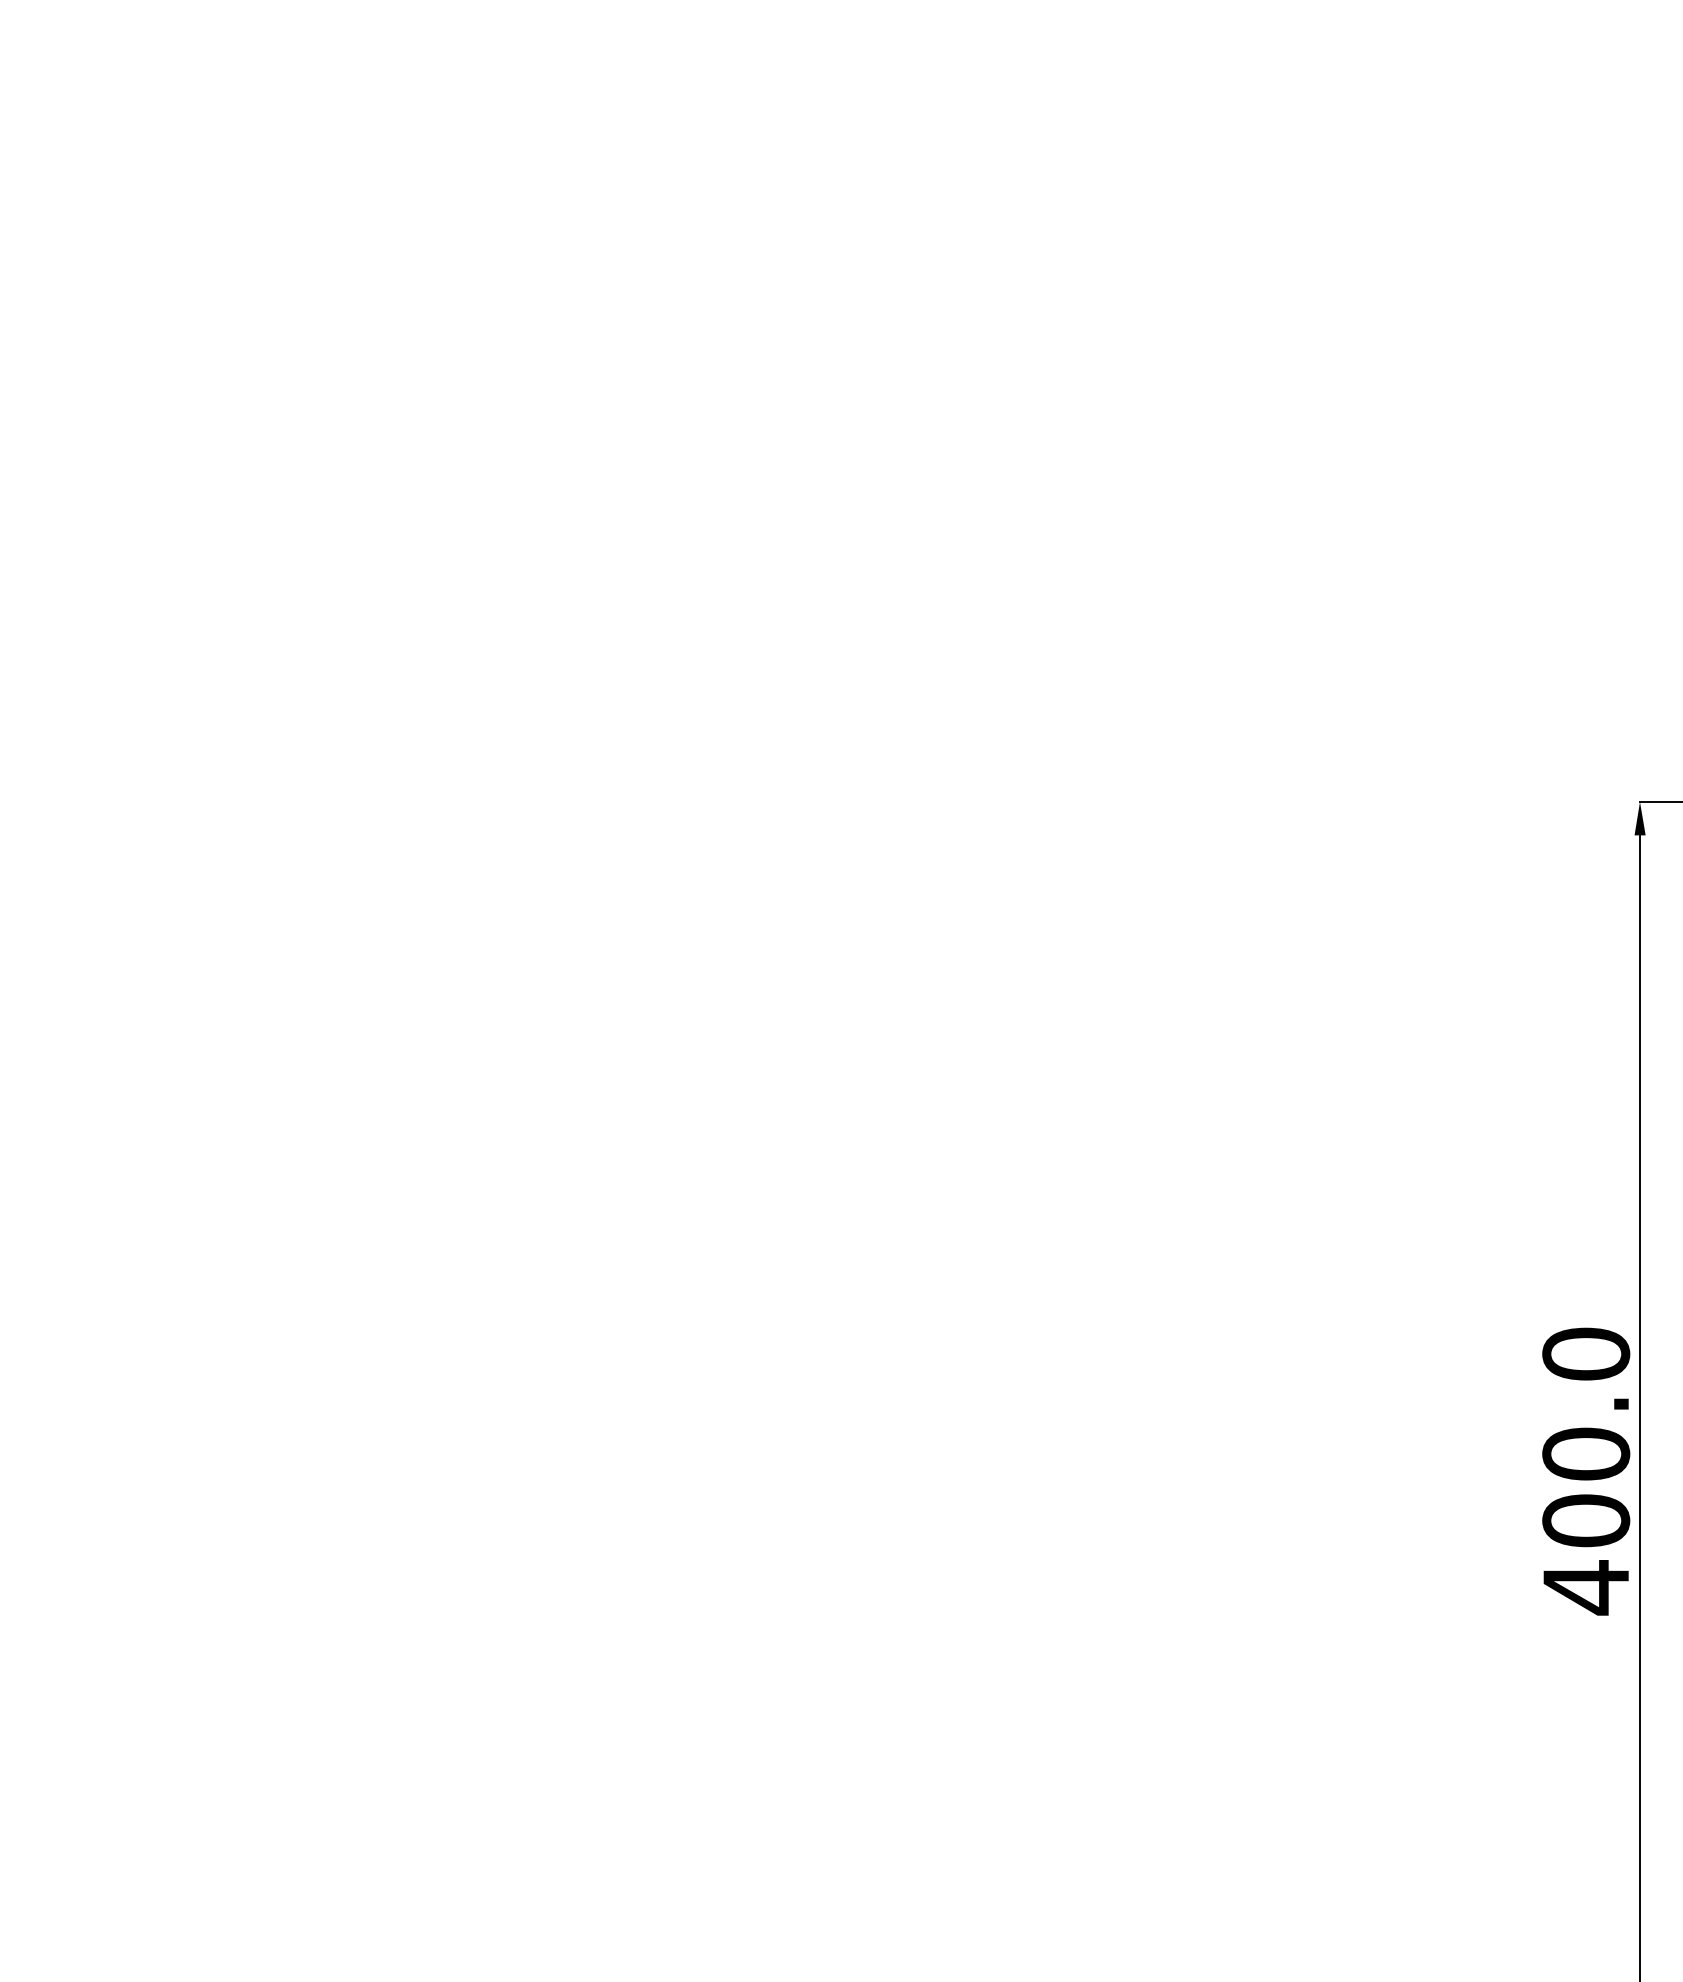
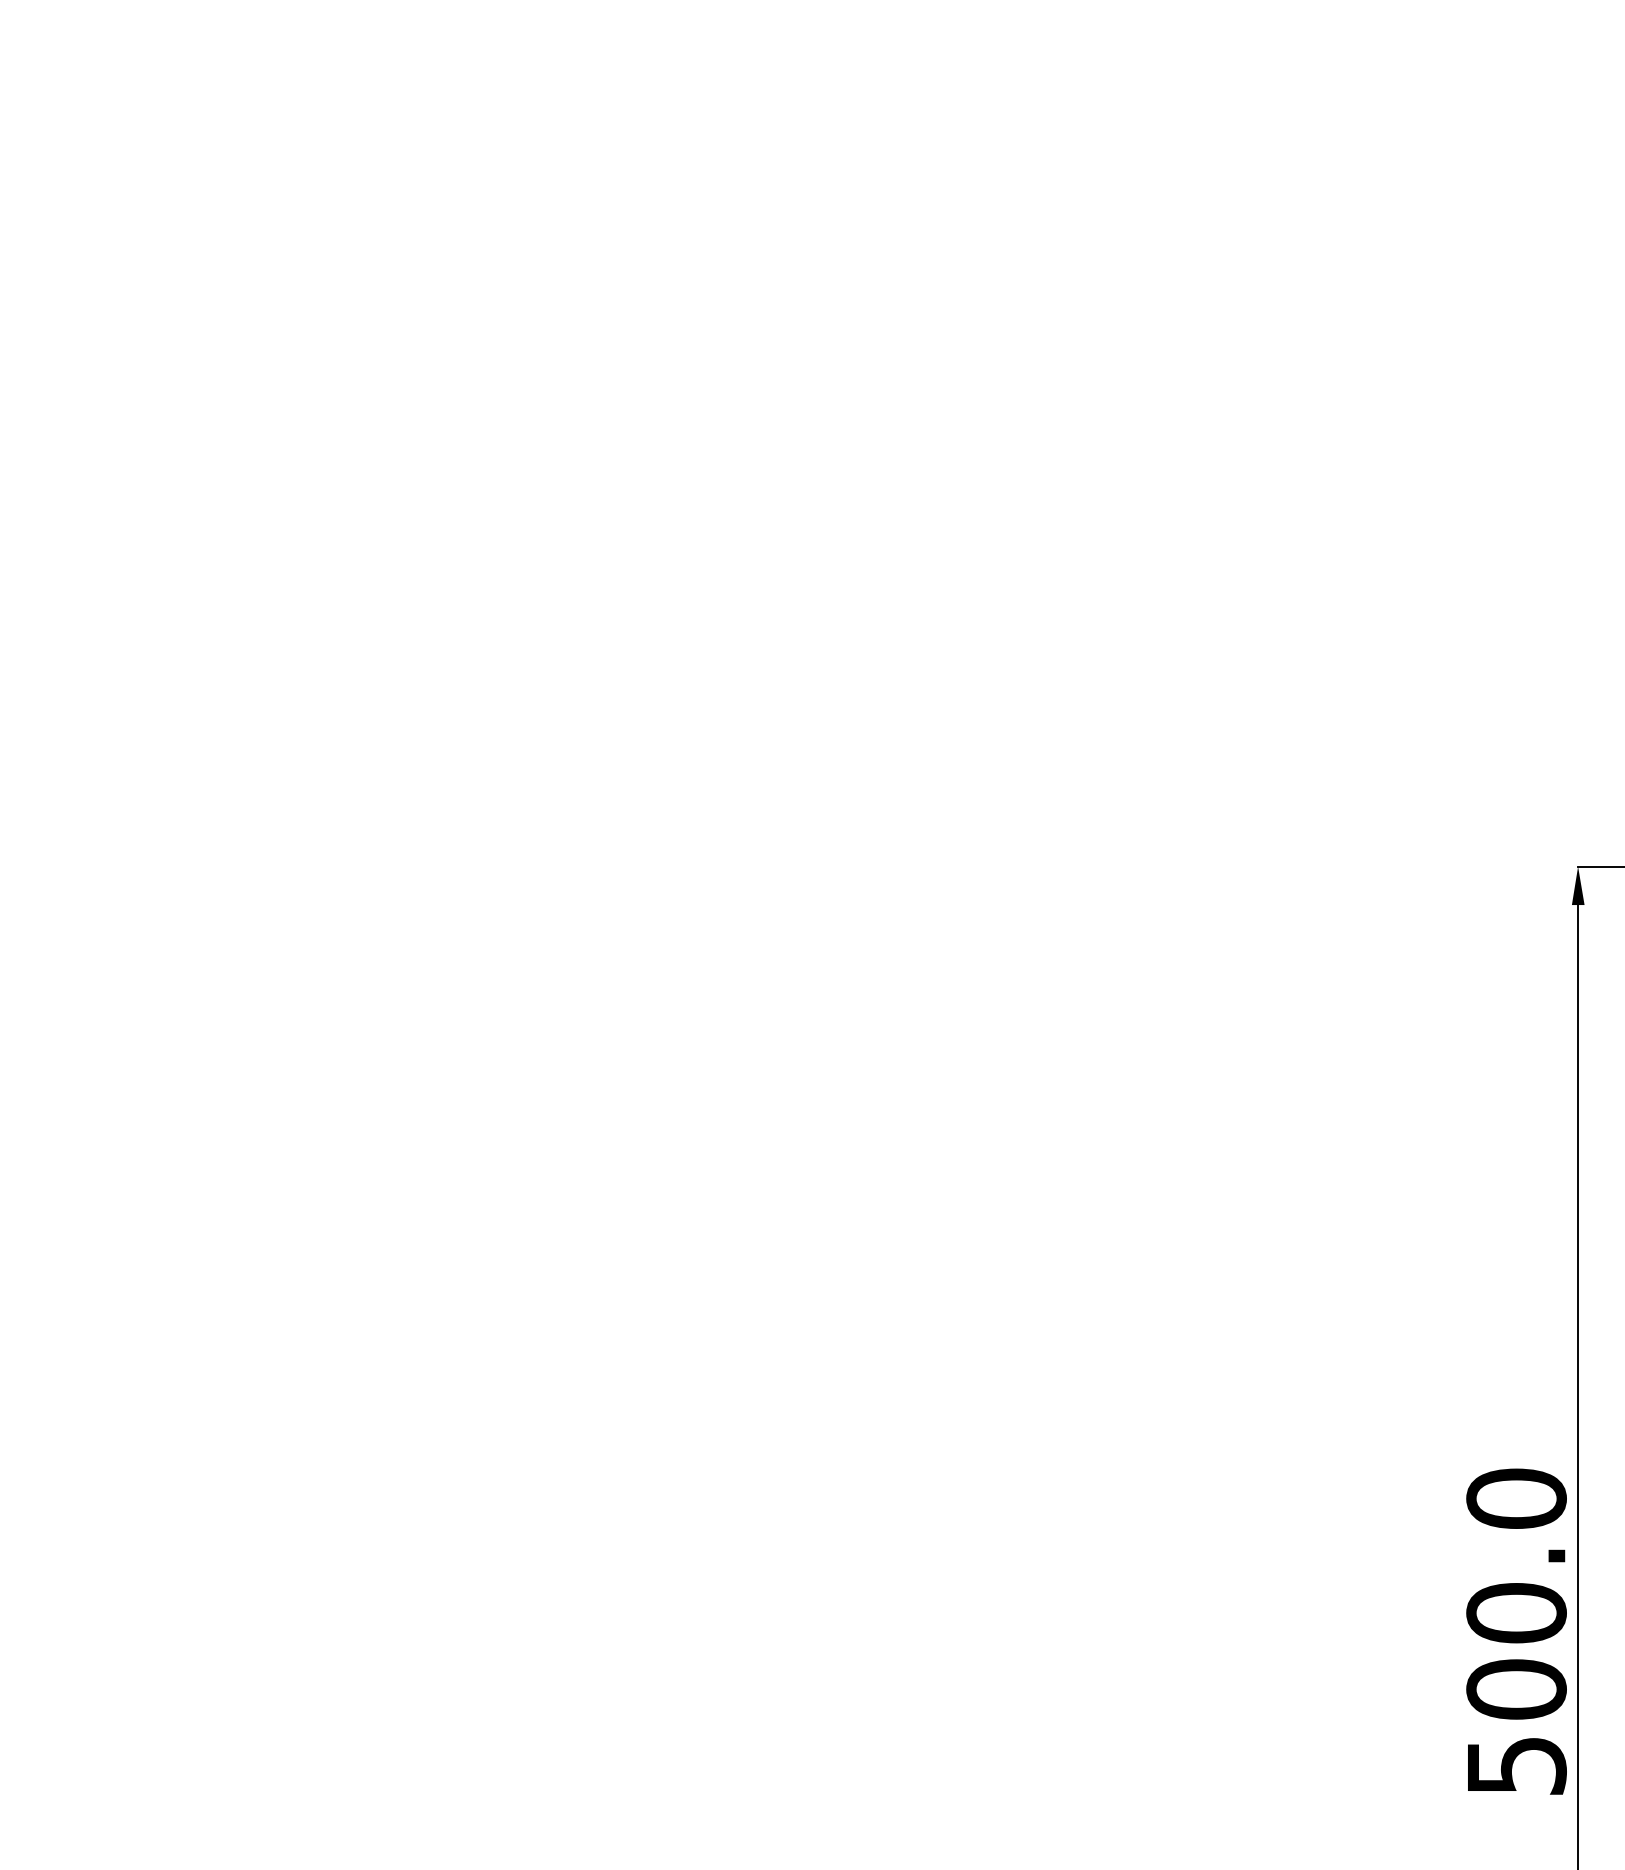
text: (1586, 1587) -> (1516, 1765), 400.0 -> 500.0

